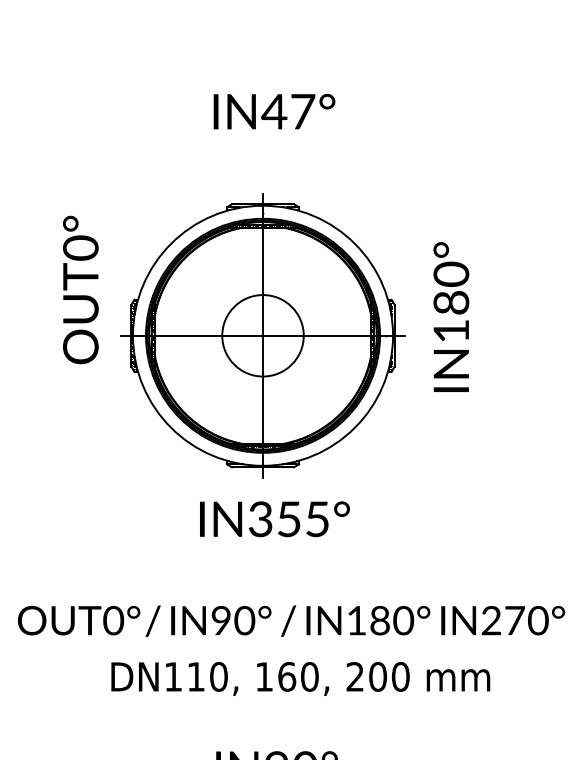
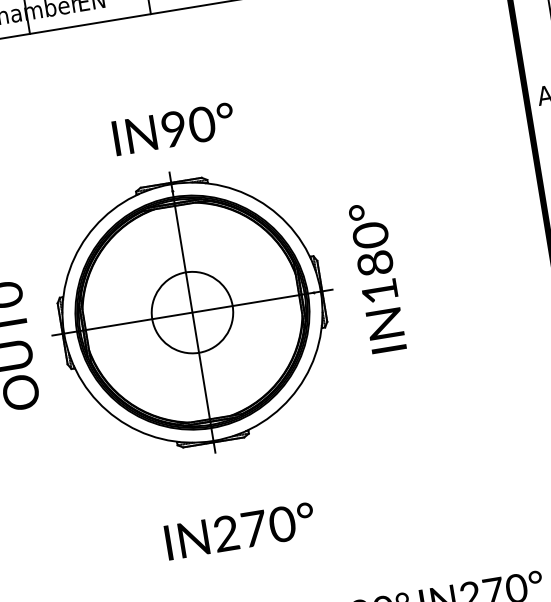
text: (288, 111) -> (187, 126), IN47° -> IN90°
text: (451, 316) -> (377, 276), moved
part: (262, 335) -> (191, 312), moved
text: (289, 519) -> (254, 529), IN355° -> IN270°

